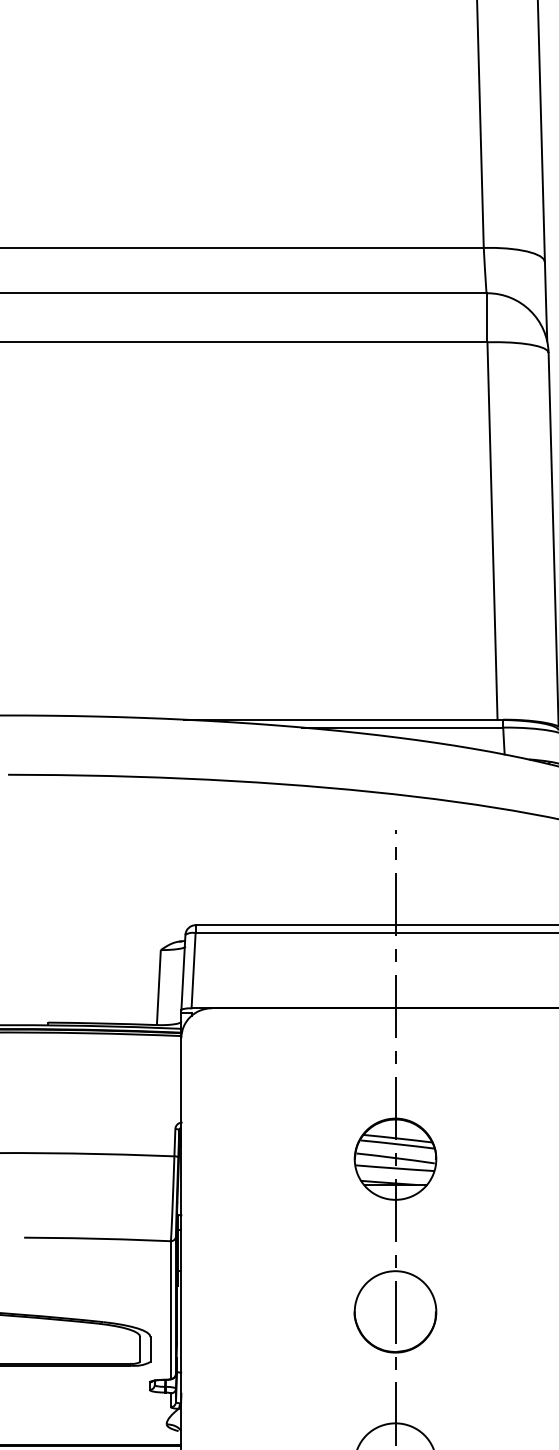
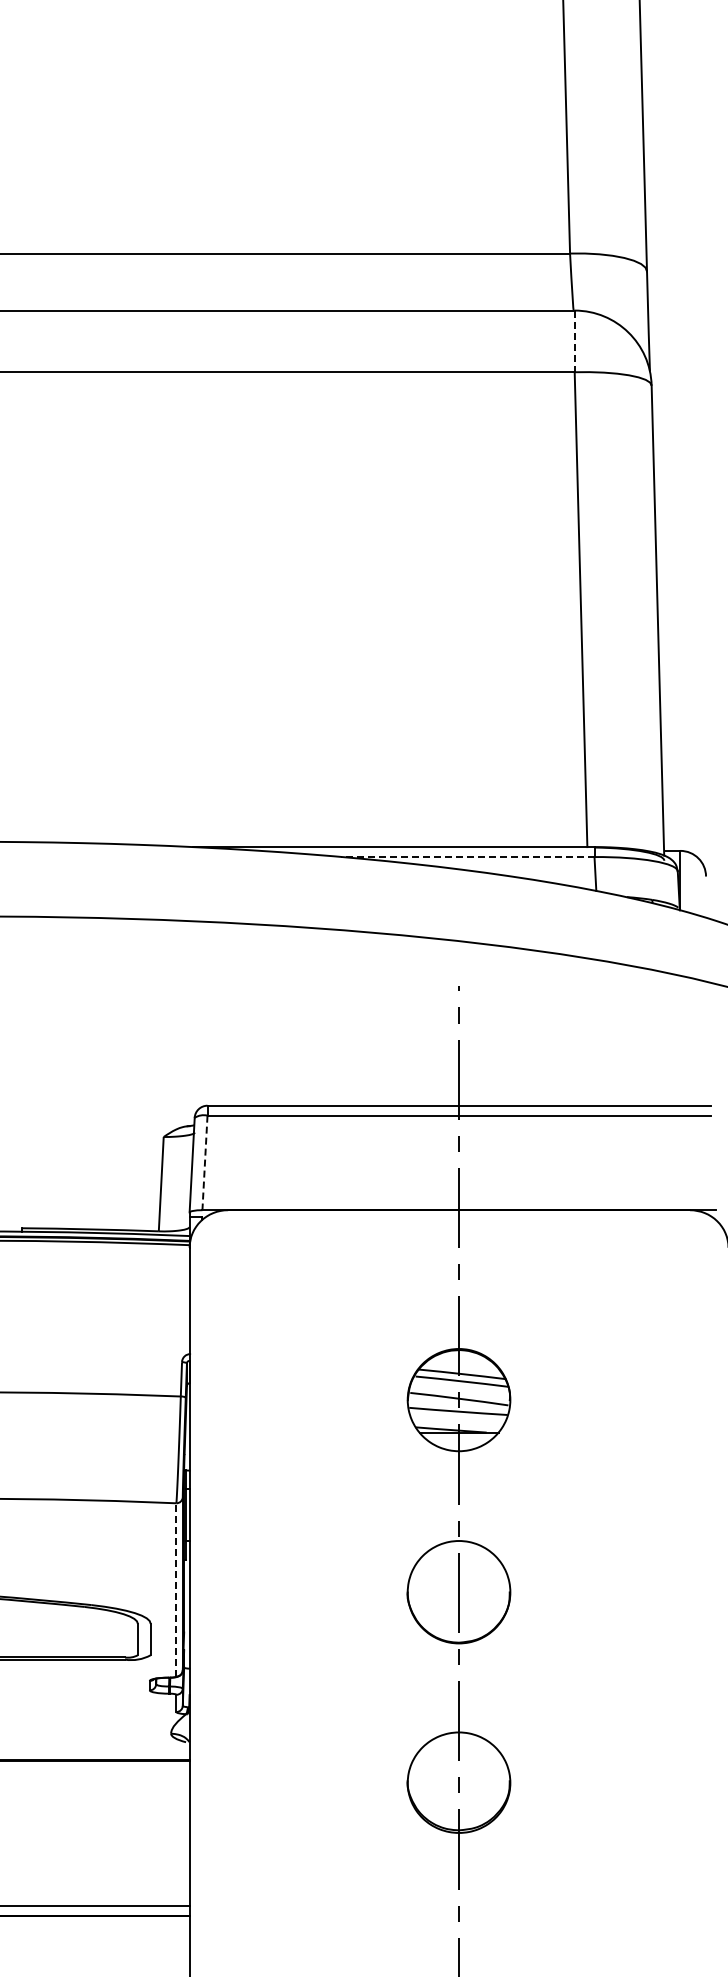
line: (487, 317) -> (574, 341), solid -> dashed
line: (402, 727) -> (467, 857), solid -> dashed
line: (193, 971) -> (204, 1163), solid -> dashed
line: (170, 1309) -> (176, 1589), solid -> dashed

